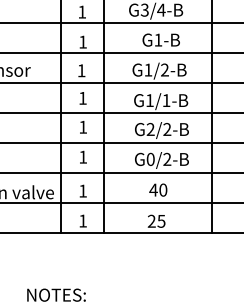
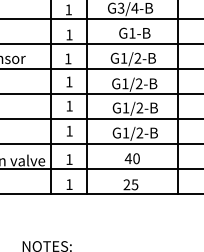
text: (166, 100) -> (139, 83), G1/1- -> G1/2-
text: (150, 128) -> (125, 107), G2/2- -> G1/2-
text: (150, 158) -> (125, 132), G0/2- -> G1/2-

